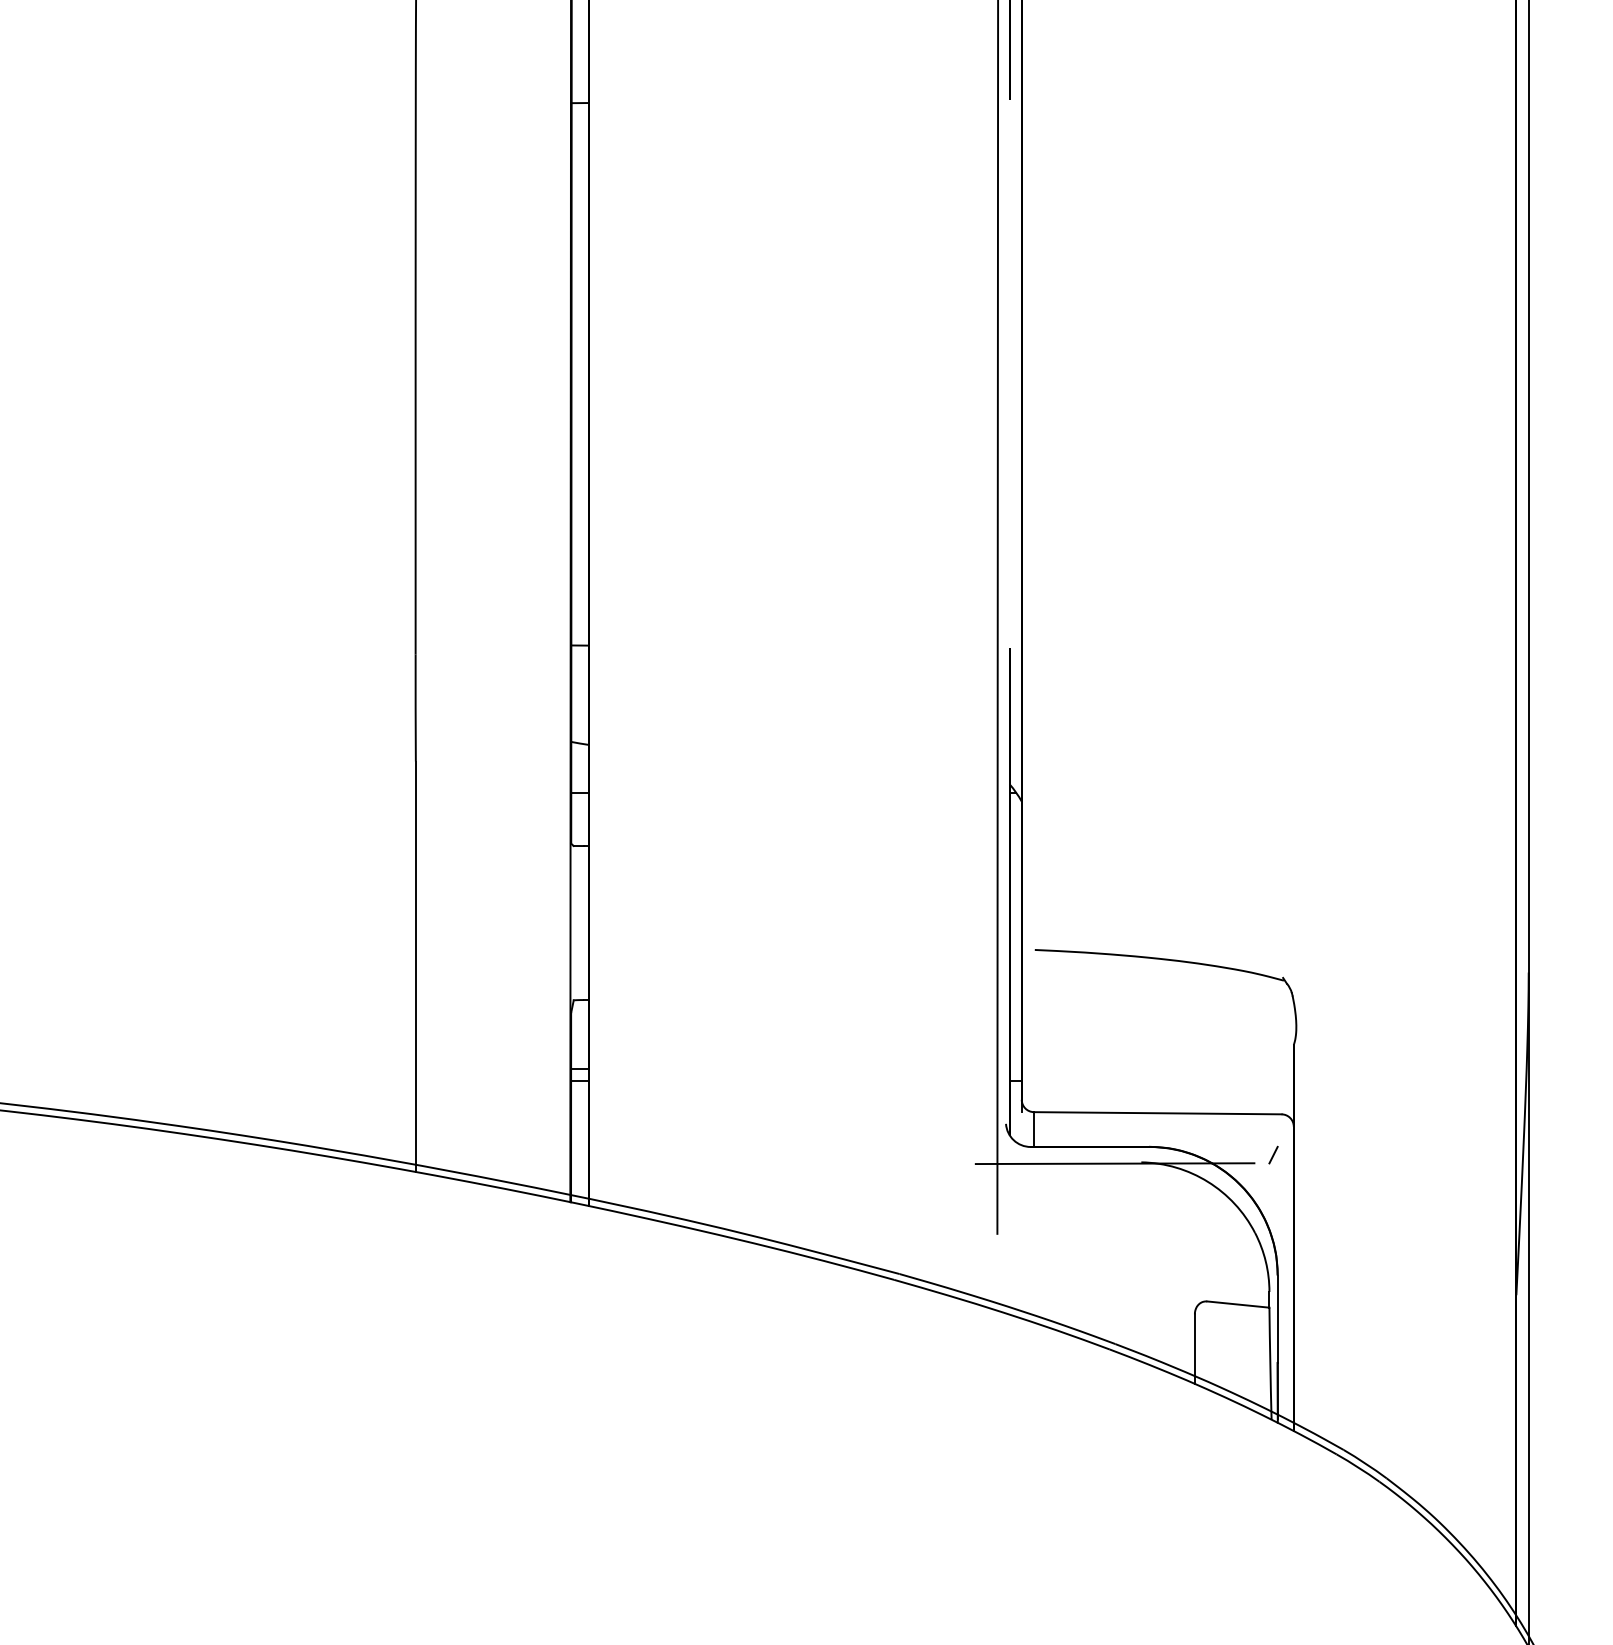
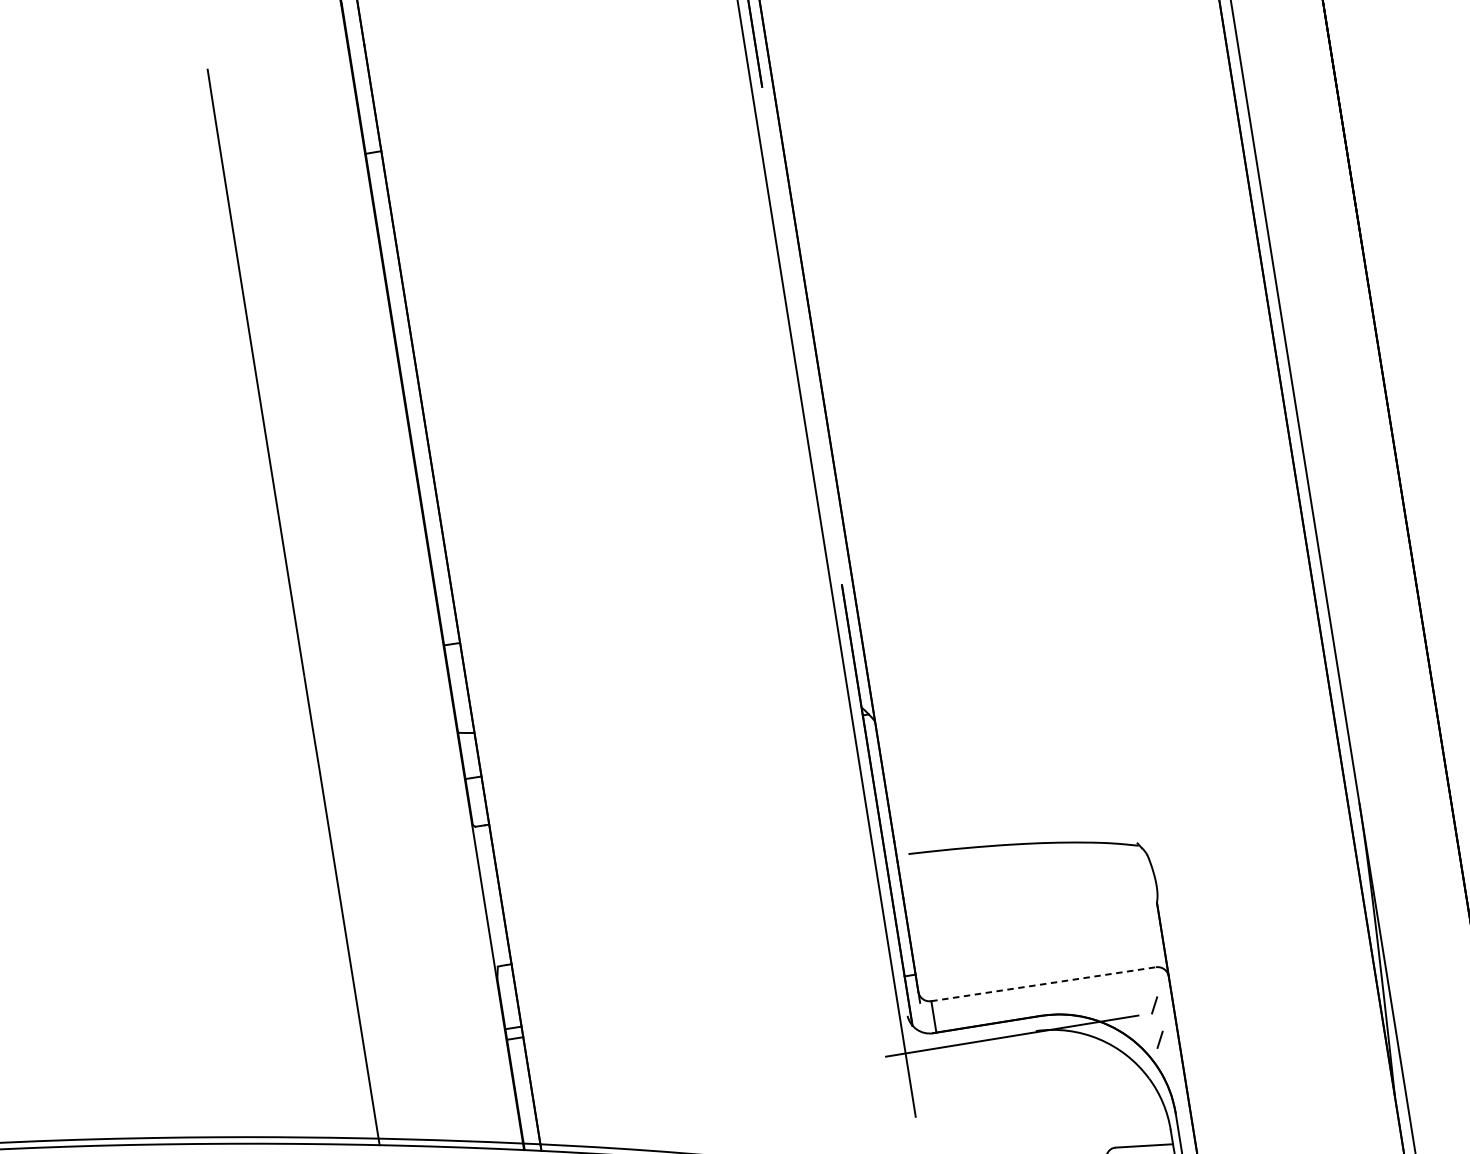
line: (1157, 1113) -> (1043, 984), solid -> dashed
line: (1273, 1192) -> (1159, 1039), added

